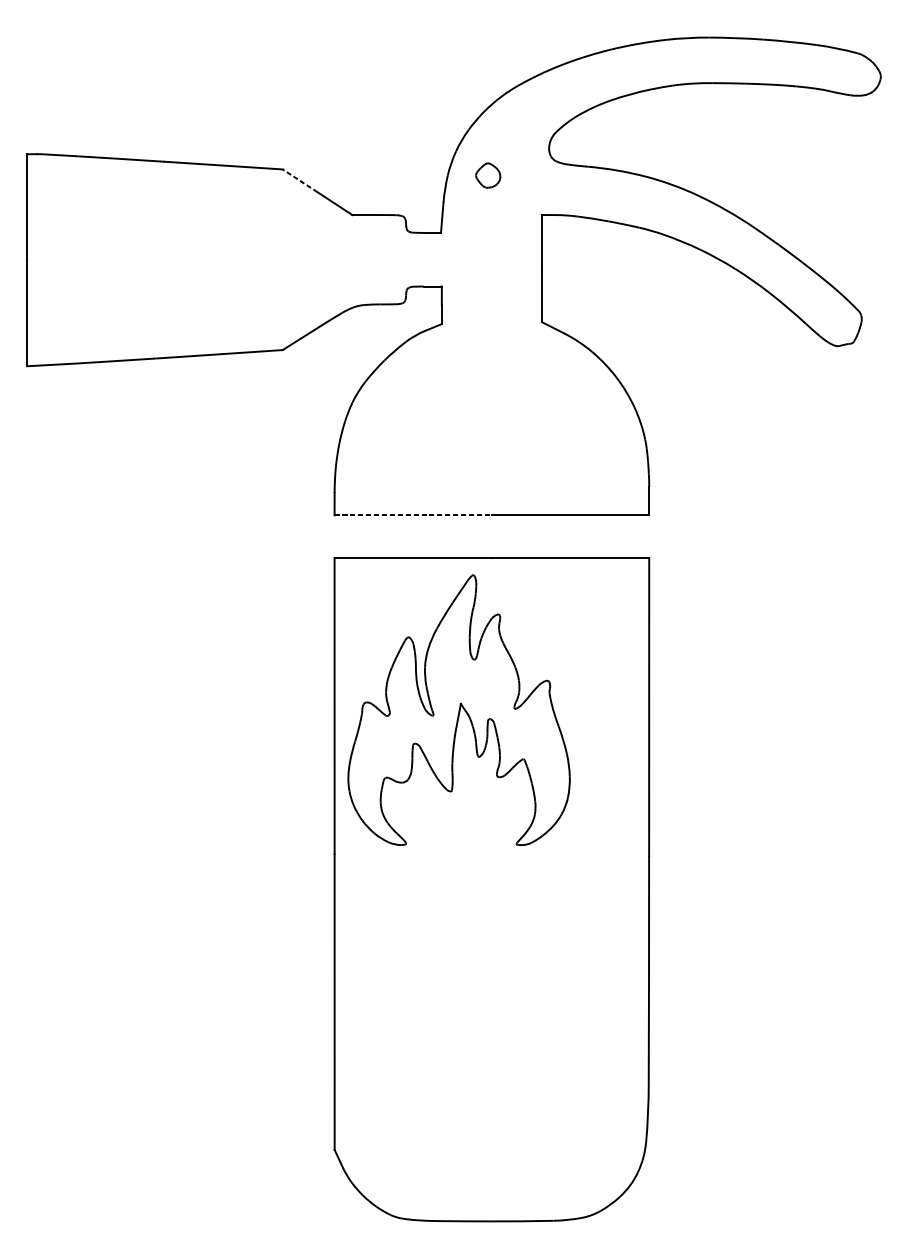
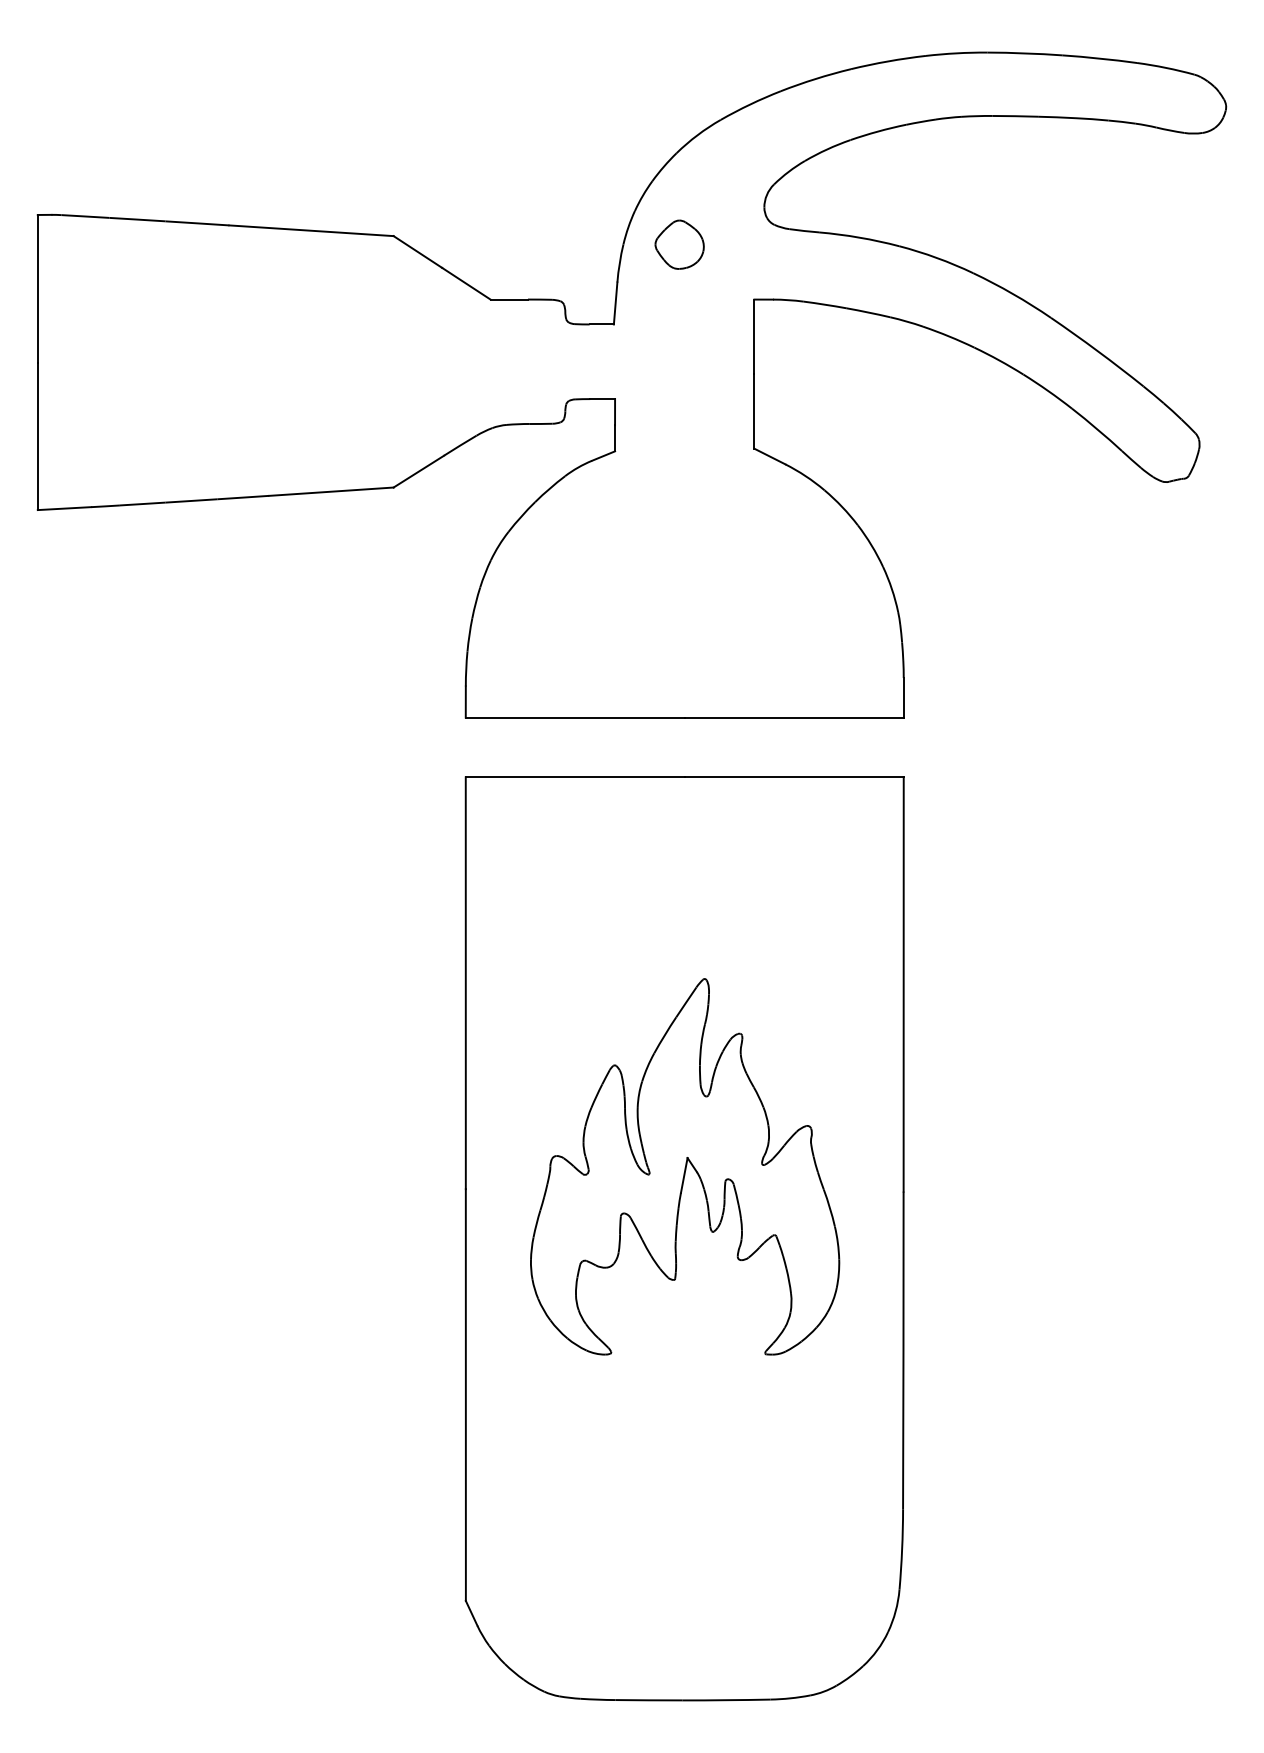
part: (488, 175) -> (679, 244), size x1.43
line: (299, 180) -> (417, 251), dashed -> solid
line: (413, 515) -> (575, 717), dashed -> solid
part: (459, 709) -> (685, 1166), moved

